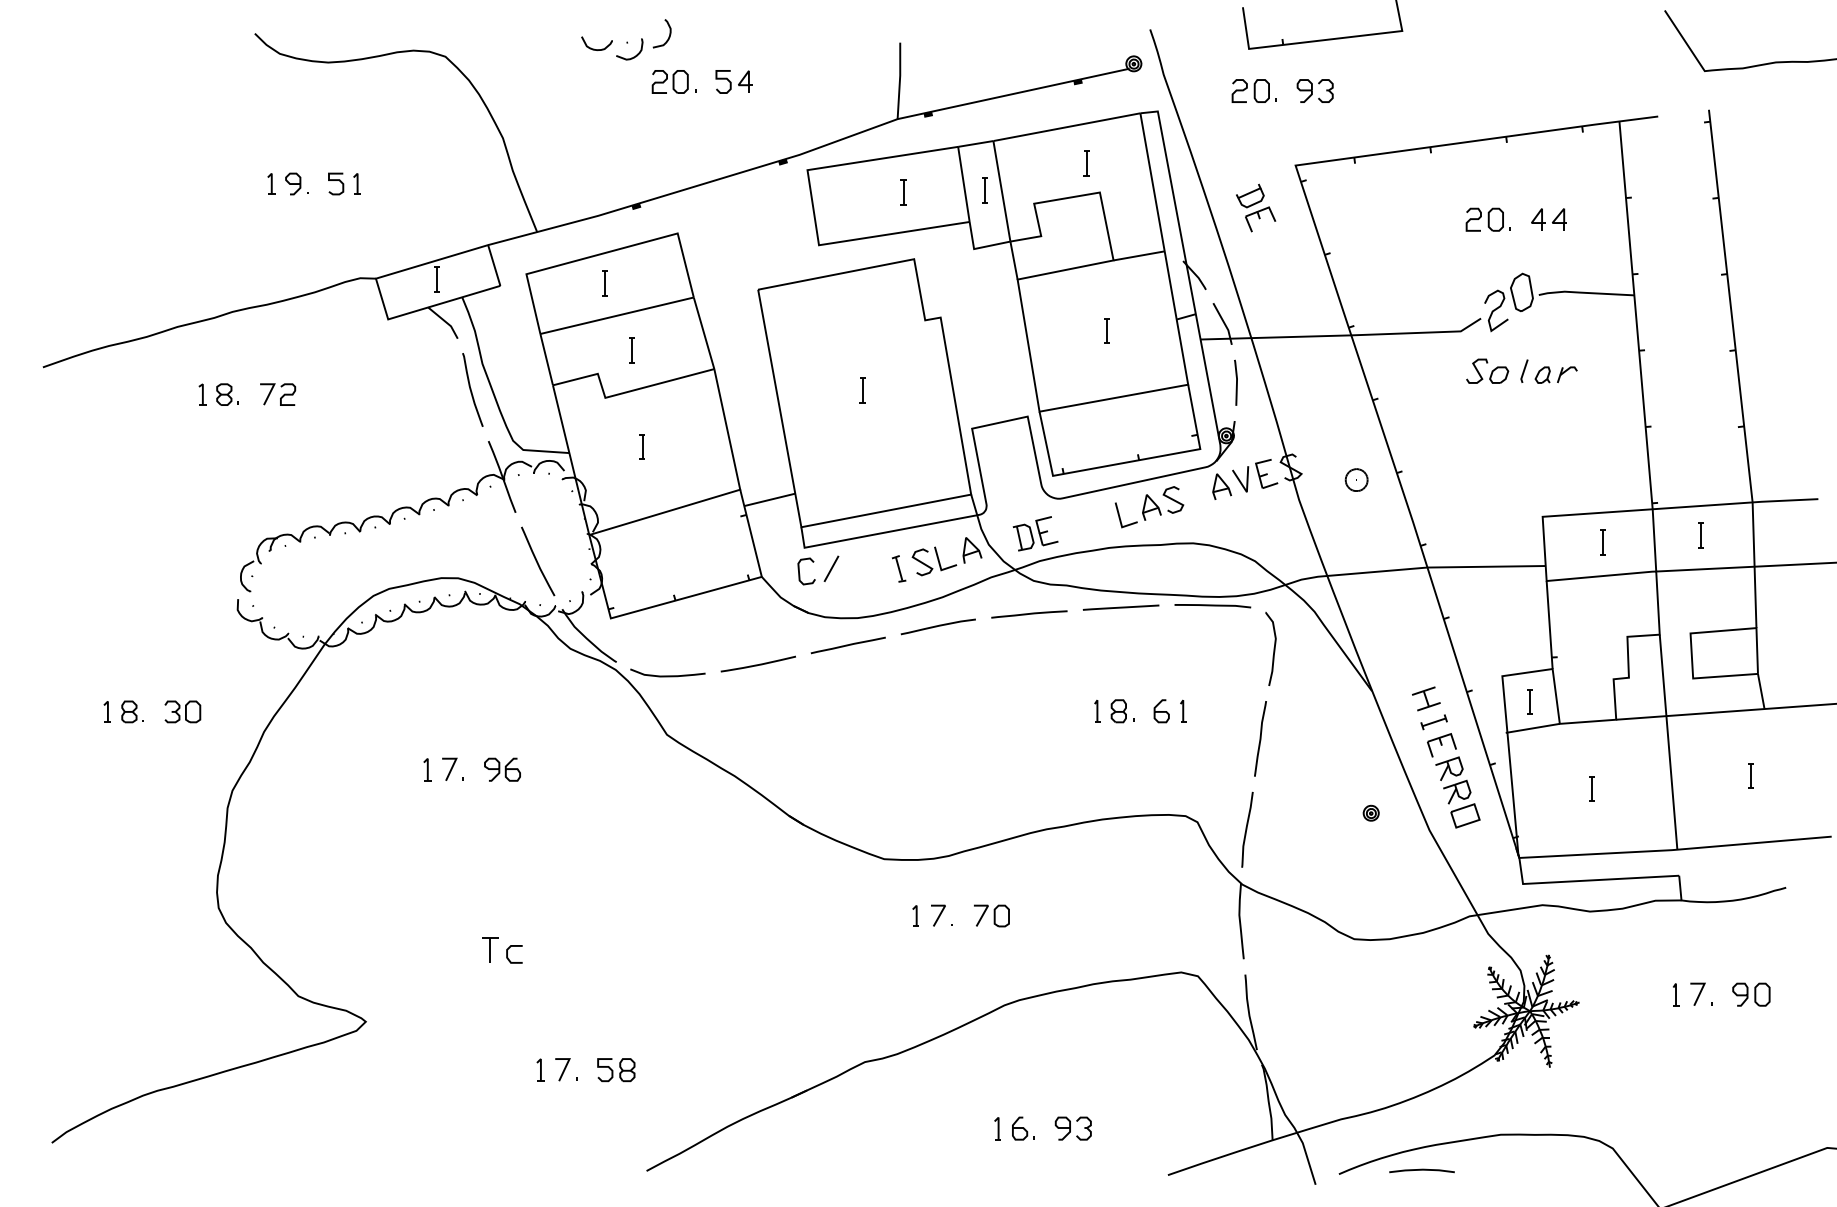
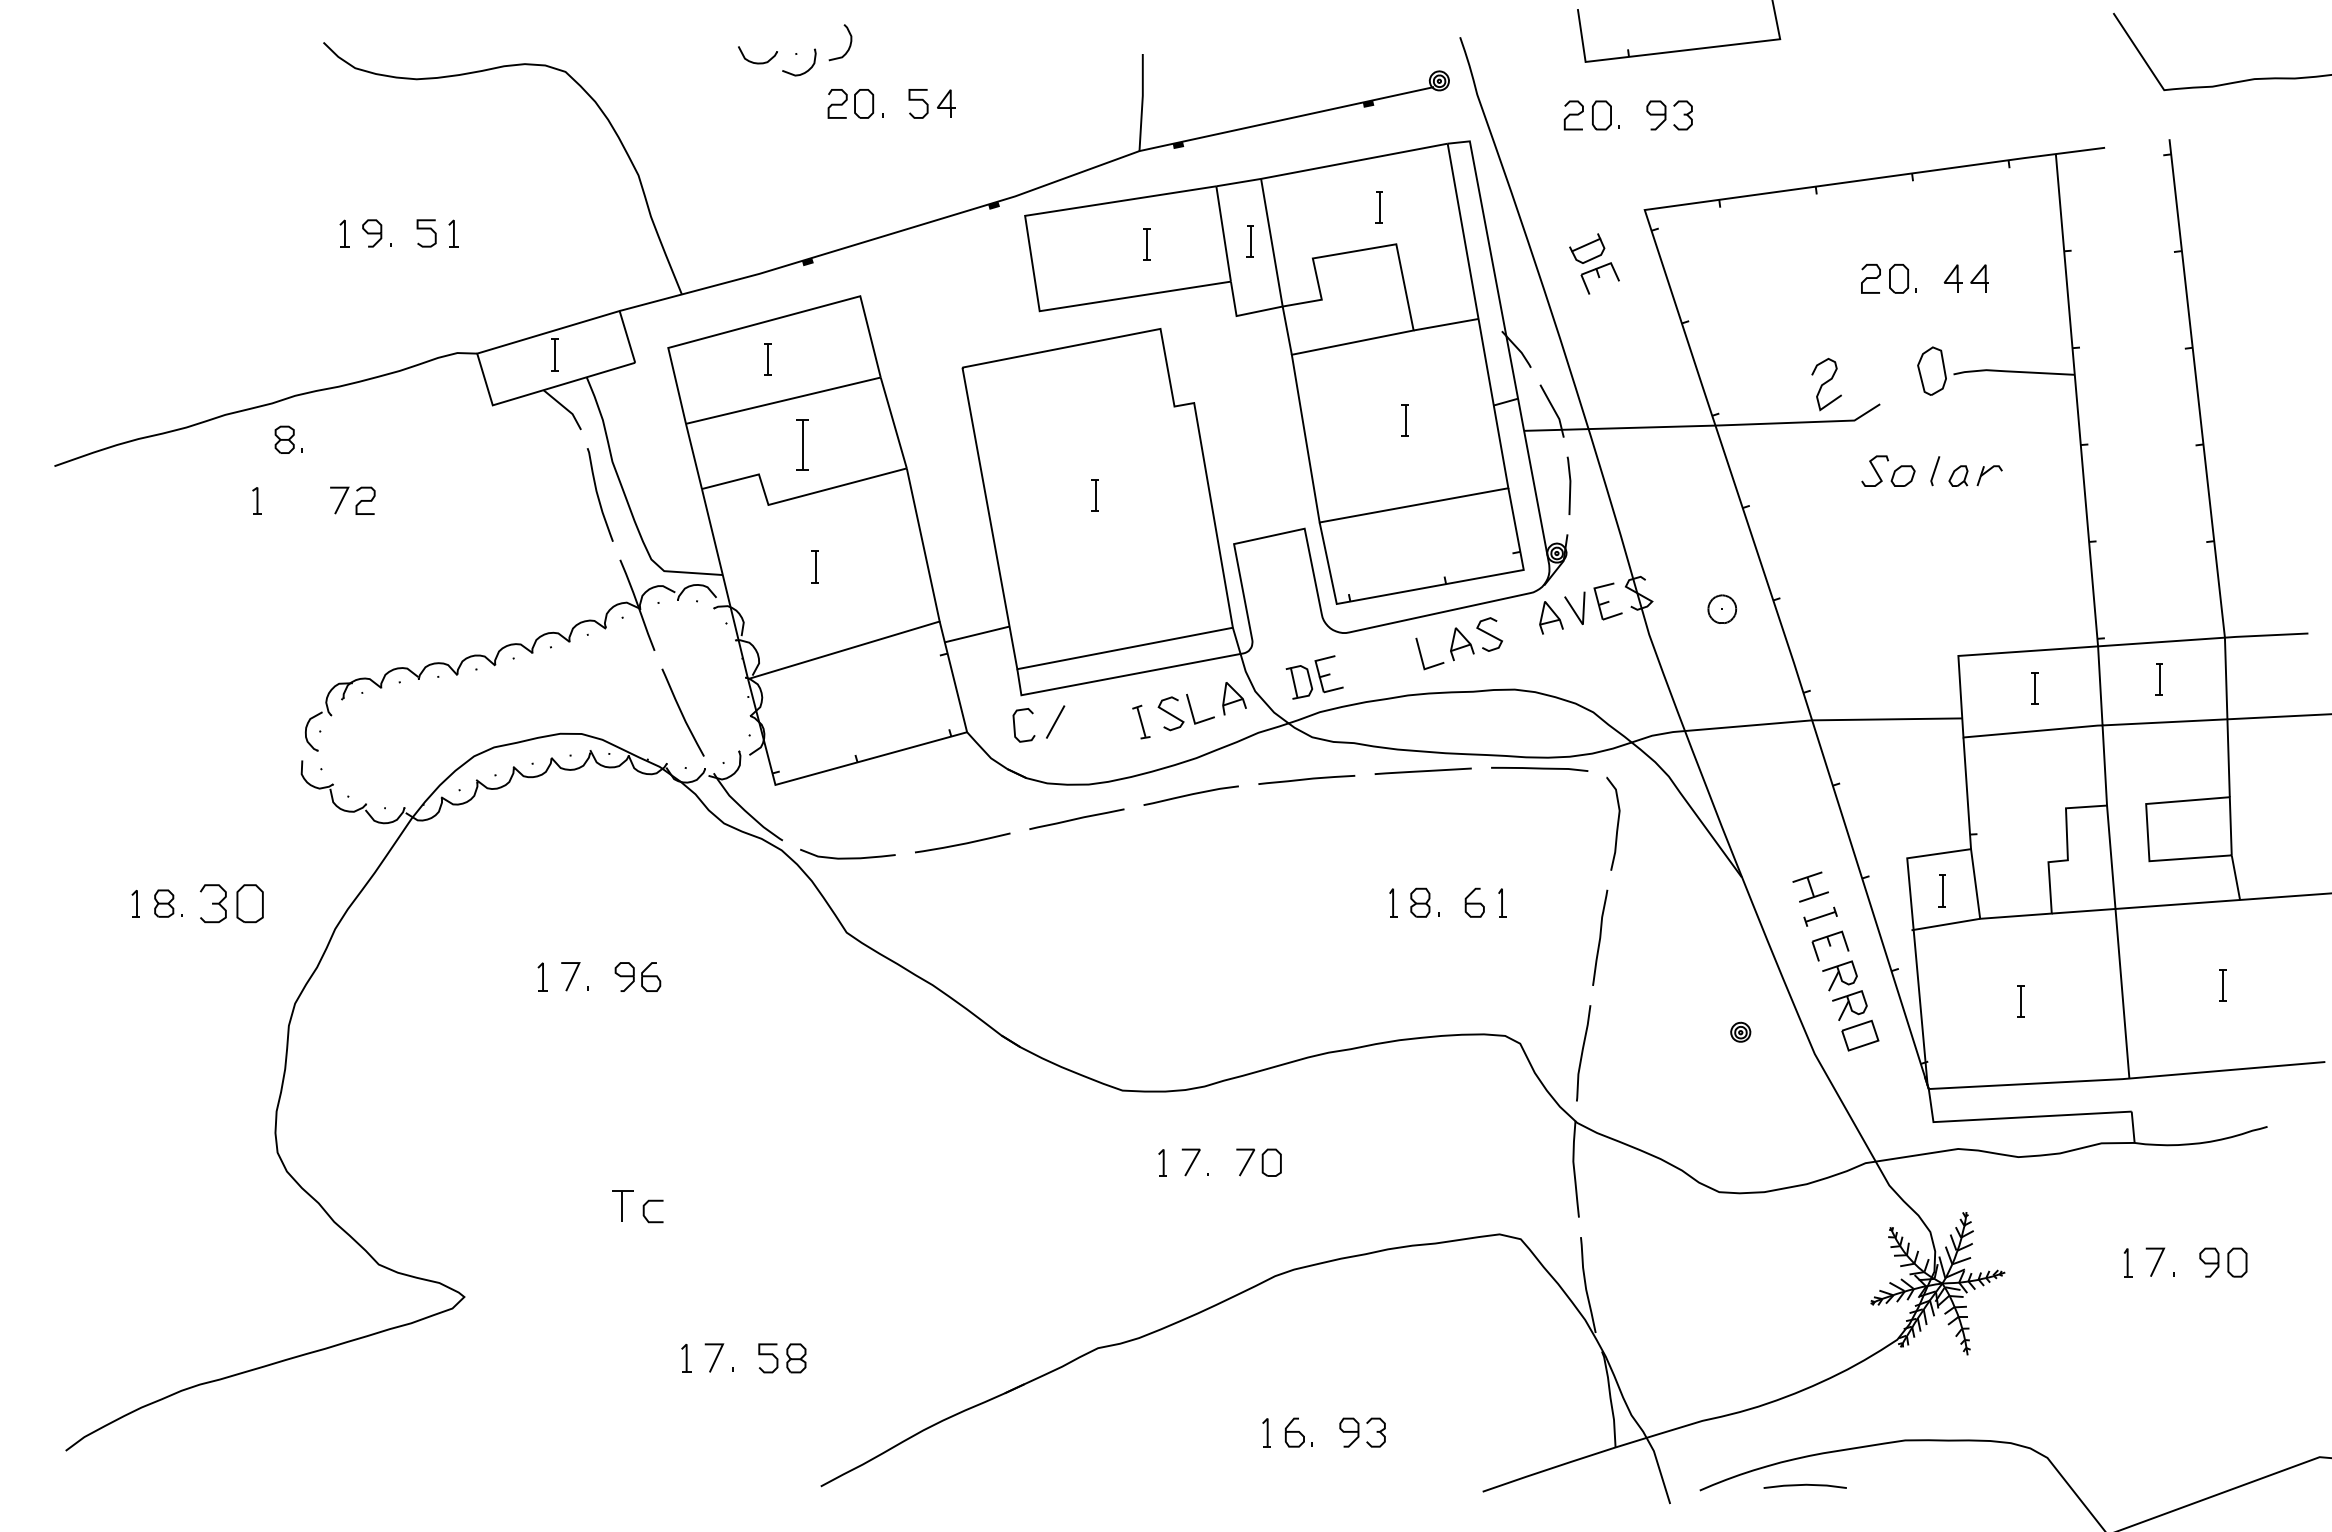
curve: (1496, 310) -> (1826, 383), moved
part: (631, 350) -> (801, 444), size x1.6
part: (227, 394) -> (288, 439), moved
part: (183, 711) -> (232, 903), size x1.4

